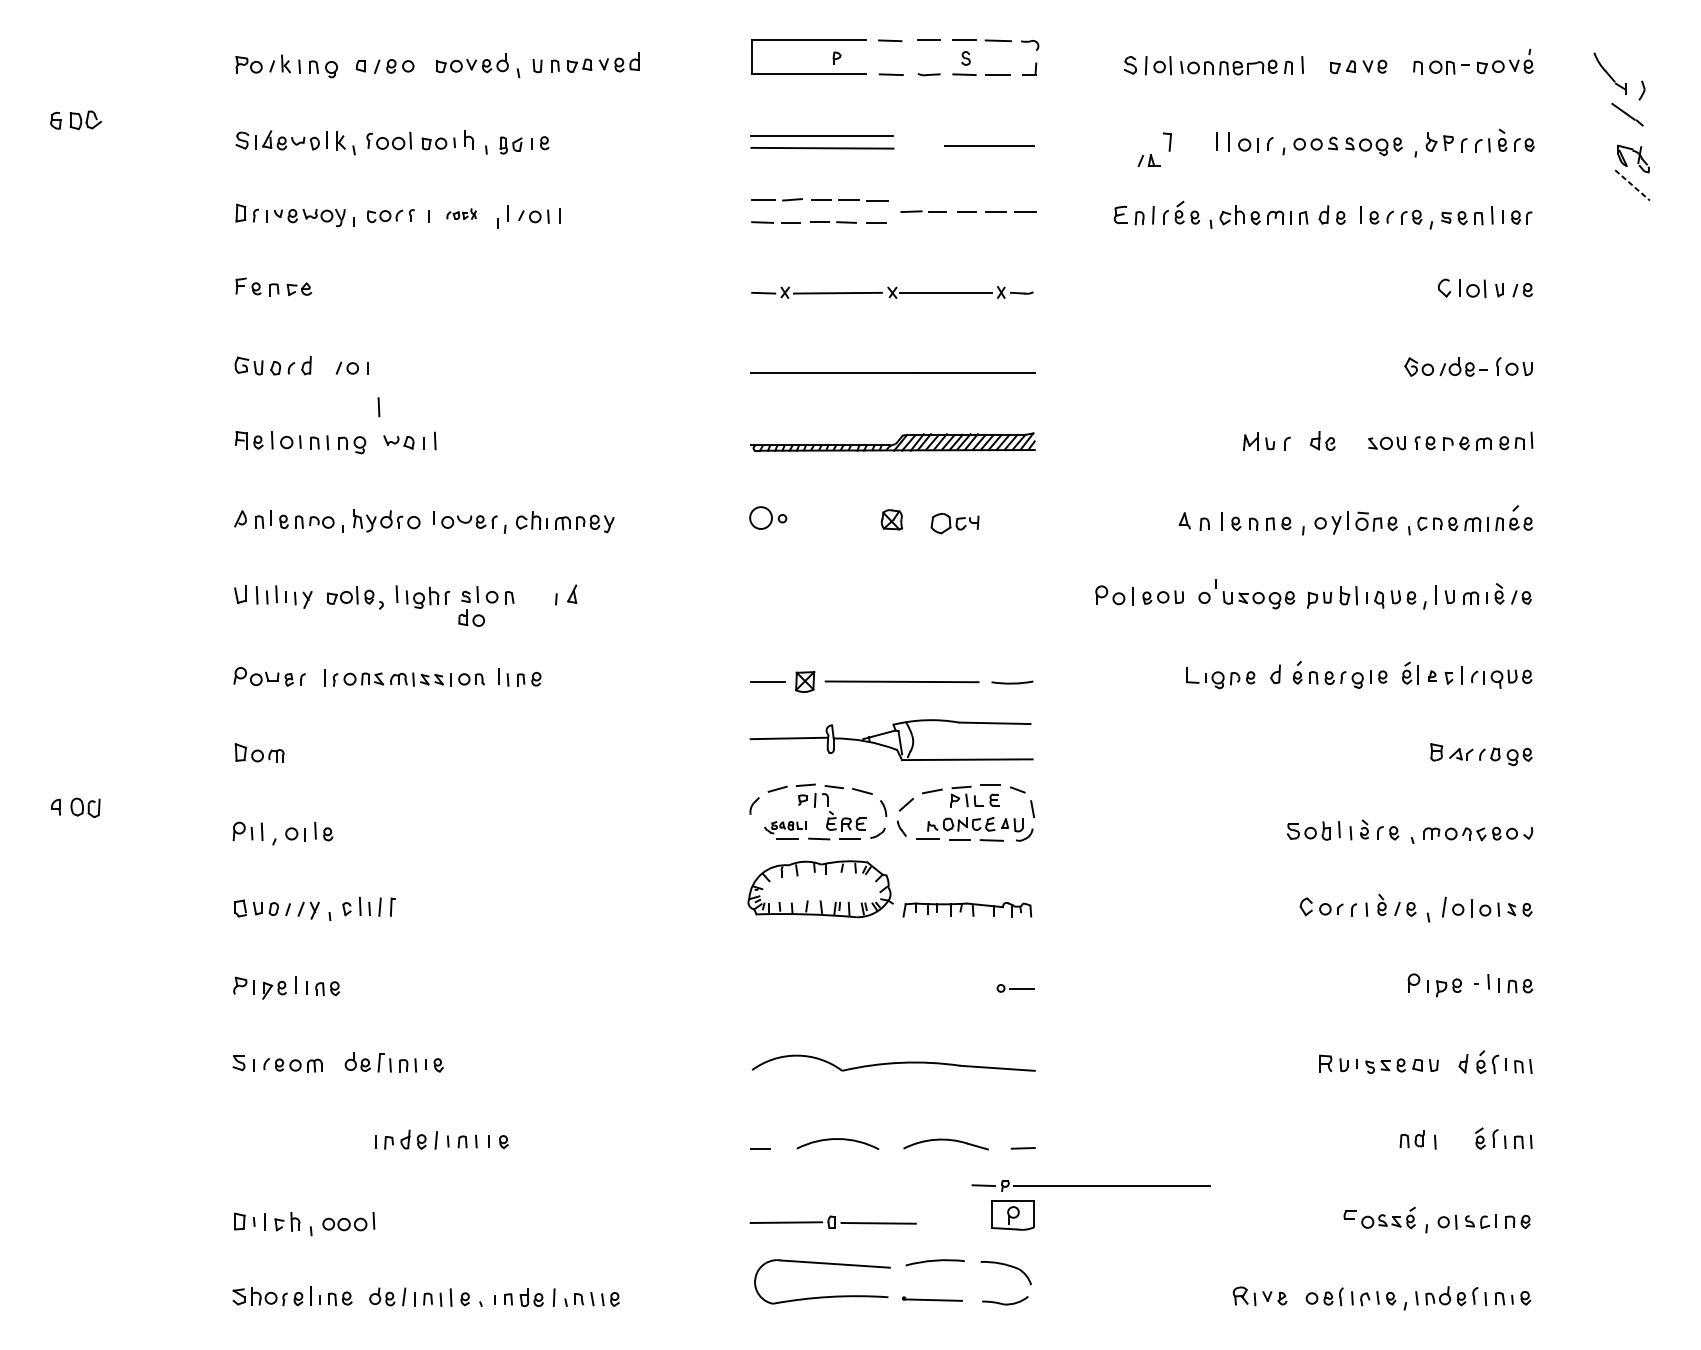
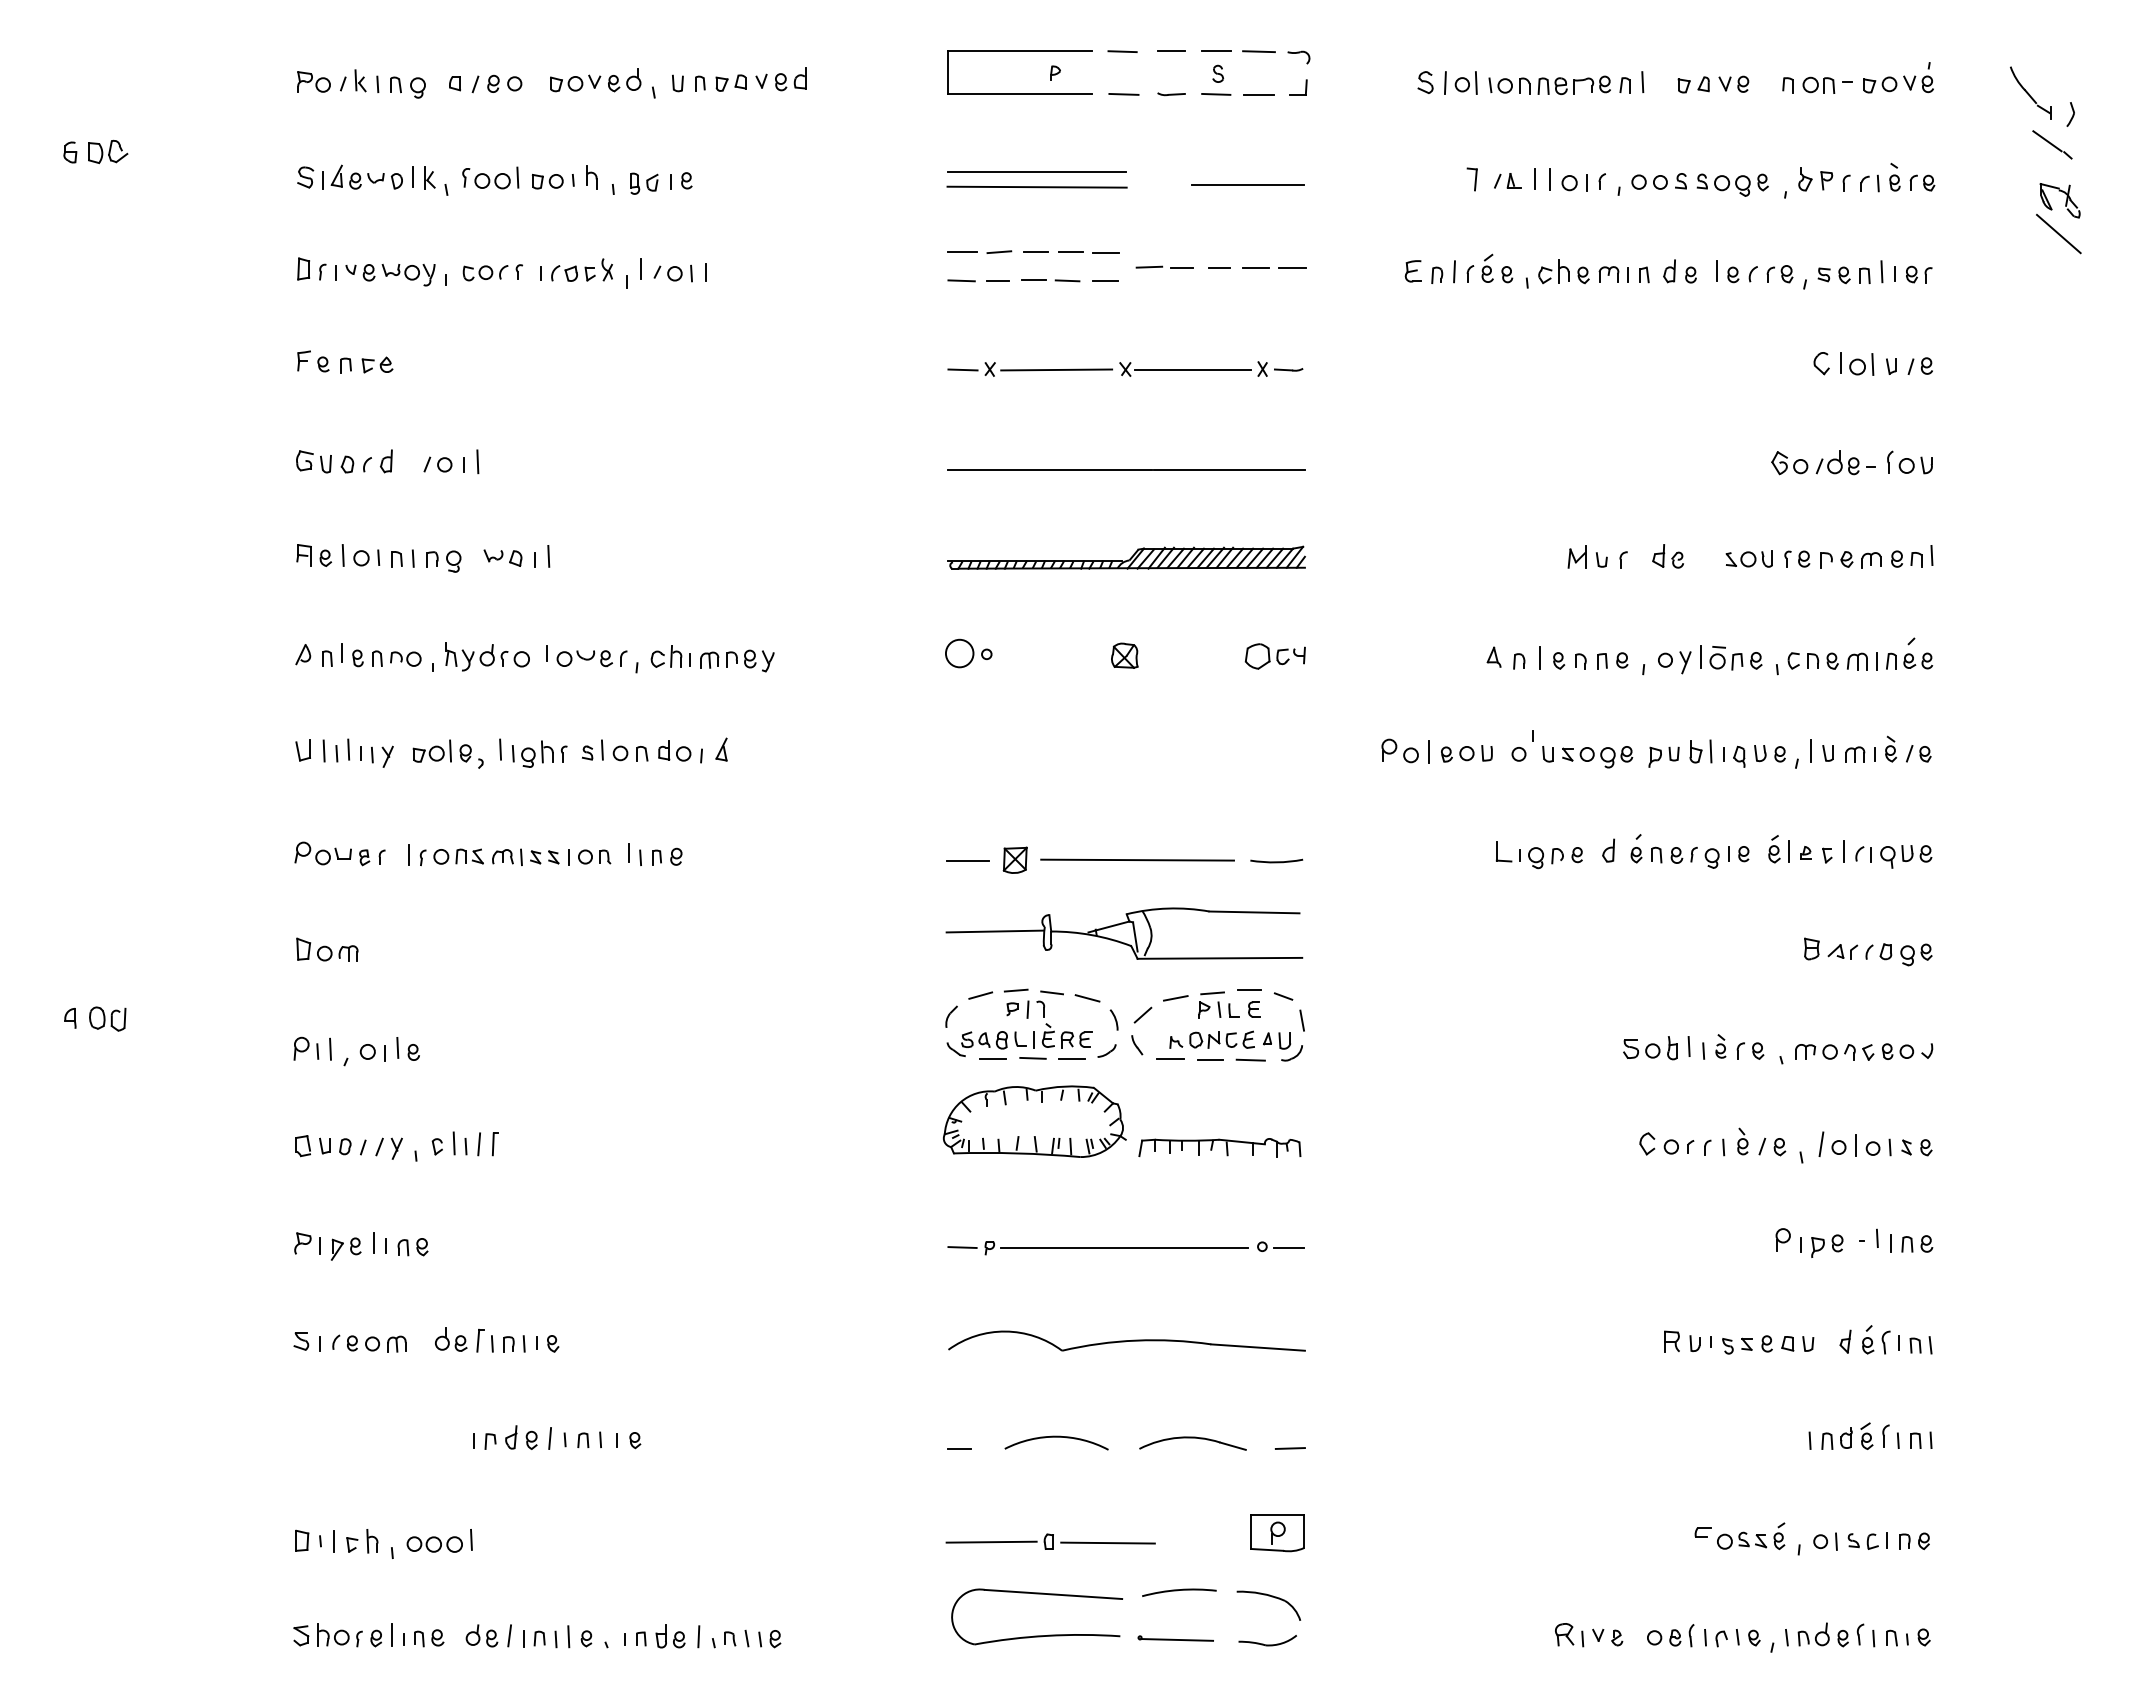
part: (1148, 160) -> (1507, 180), moved
line: (1633, 185) -> (2059, 234), dashed -> solid
part: (461, 213) -> (581, 269), size x1.67
line: (378, 406) -> (477, 461), moved
part: (954, 523) -> (1274, 656), moved
part: (471, 617) -> (674, 750), moved
part: (785, 827) -> (990, 1043), size x1.67
part: (1411, 1138) -> (1836, 1438), moved
part: (1090, 1186) -> (1097, 1248), moved

